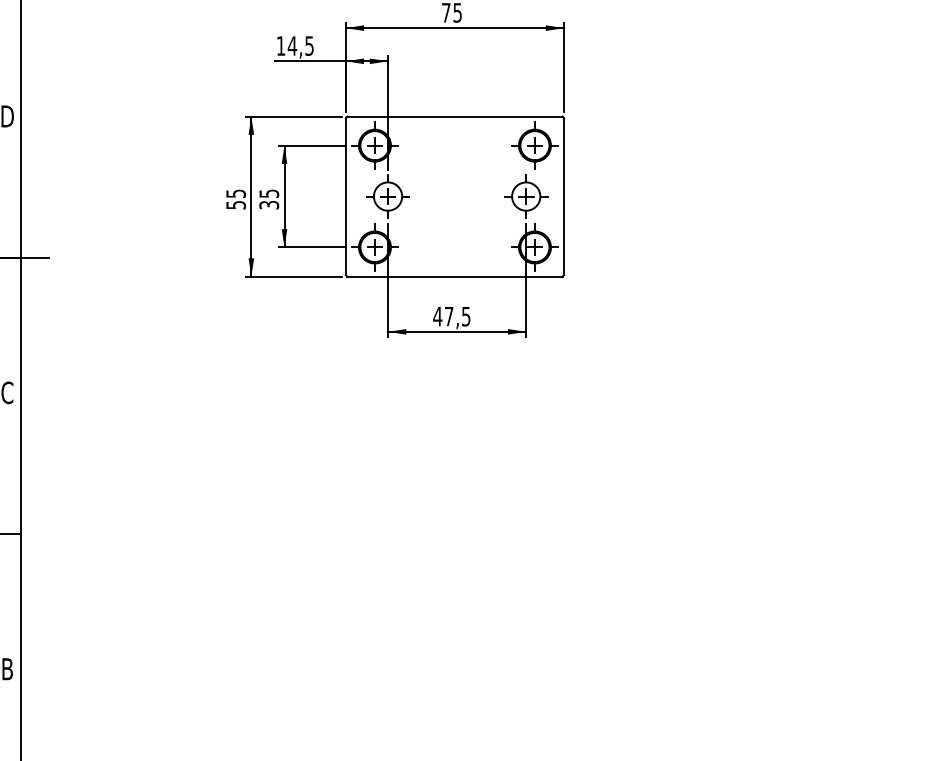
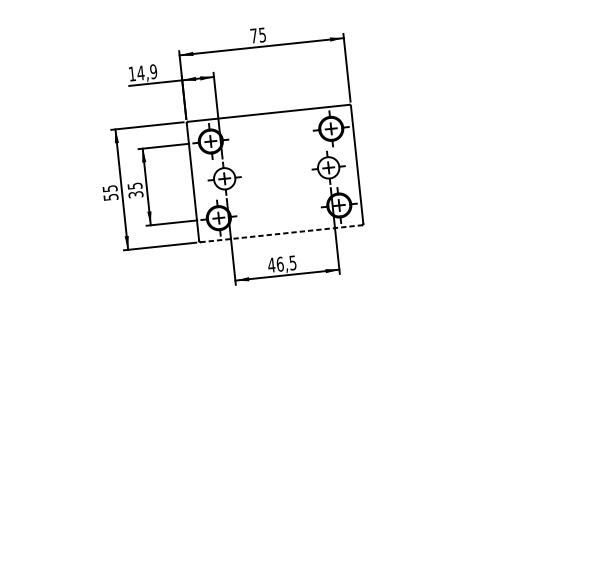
text: (309, 45) -> (153, 71), 14,5 -> 14,9
line: (454, 276) -> (281, 233), solid -> dashed
text: (448, 316) -> (279, 264), 47,5 -> 46,5

